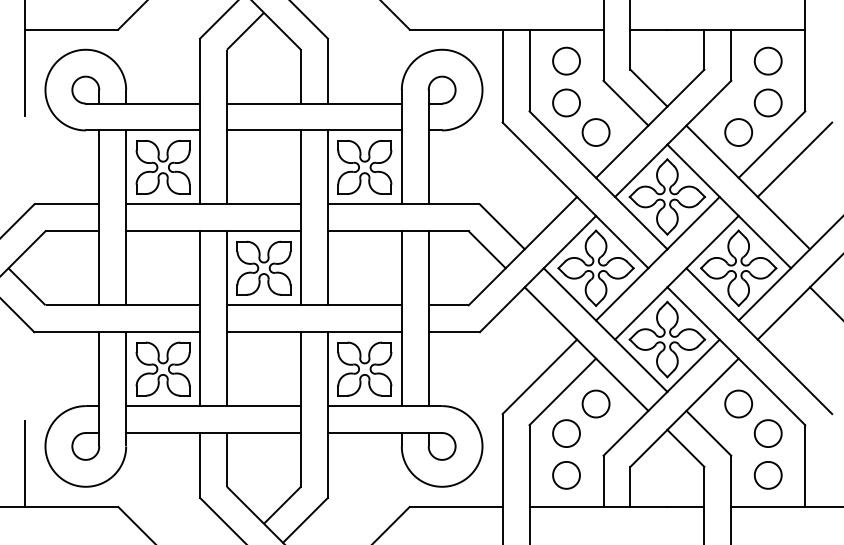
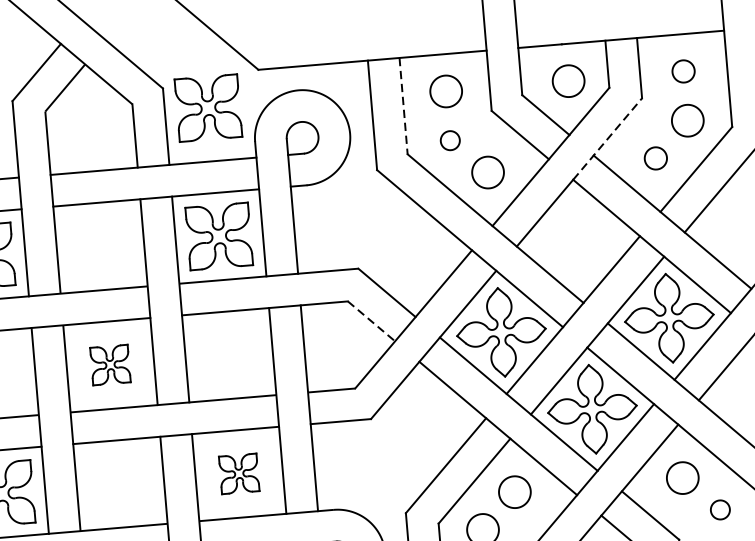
part: (364, 58) -> (208, 108), added
part: (670, 60) -> (568, 80), added
part: (767, 60) -> (682, 70), size x0.7
line: (529, 70) -> (403, 106), solid -> dashed
part: (566, 102) -> (450, 140), size x0.6
line: (699, 112) -> (607, 138), solid -> dashed
part: (738, 132) -> (655, 158), size x0.7
part: (666, 196) -> (577, 240), removed
line: (487, 250) -> (371, 322), solid -> dashed
part: (263, 267) -> (109, 364), size x0.6
part: (364, 368) -> (238, 473), size x0.6
part: (767, 433) -> (719, 509), size x0.6

